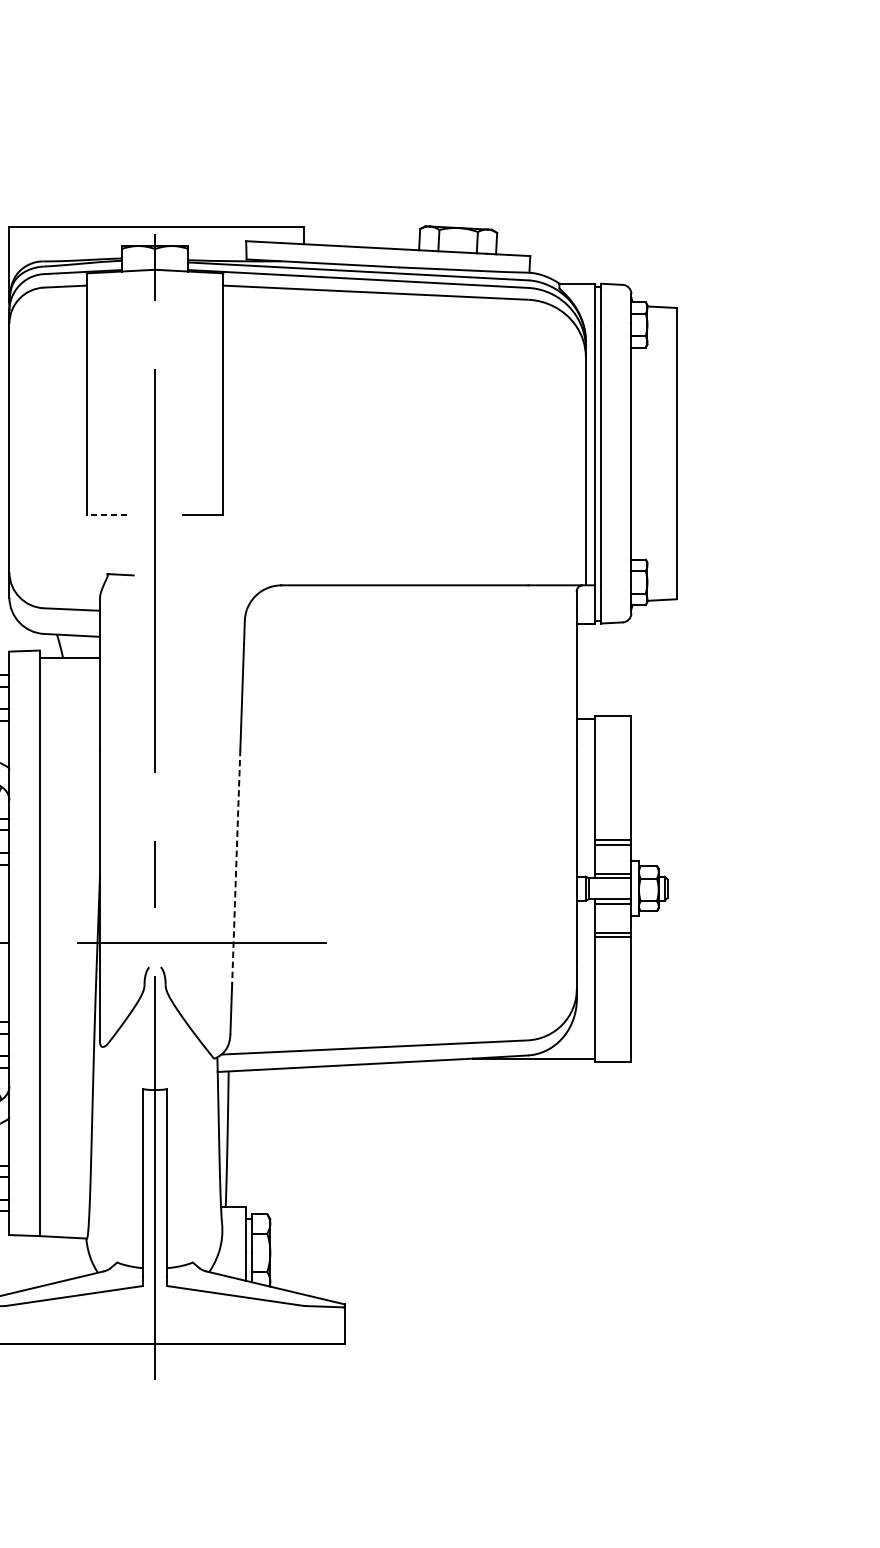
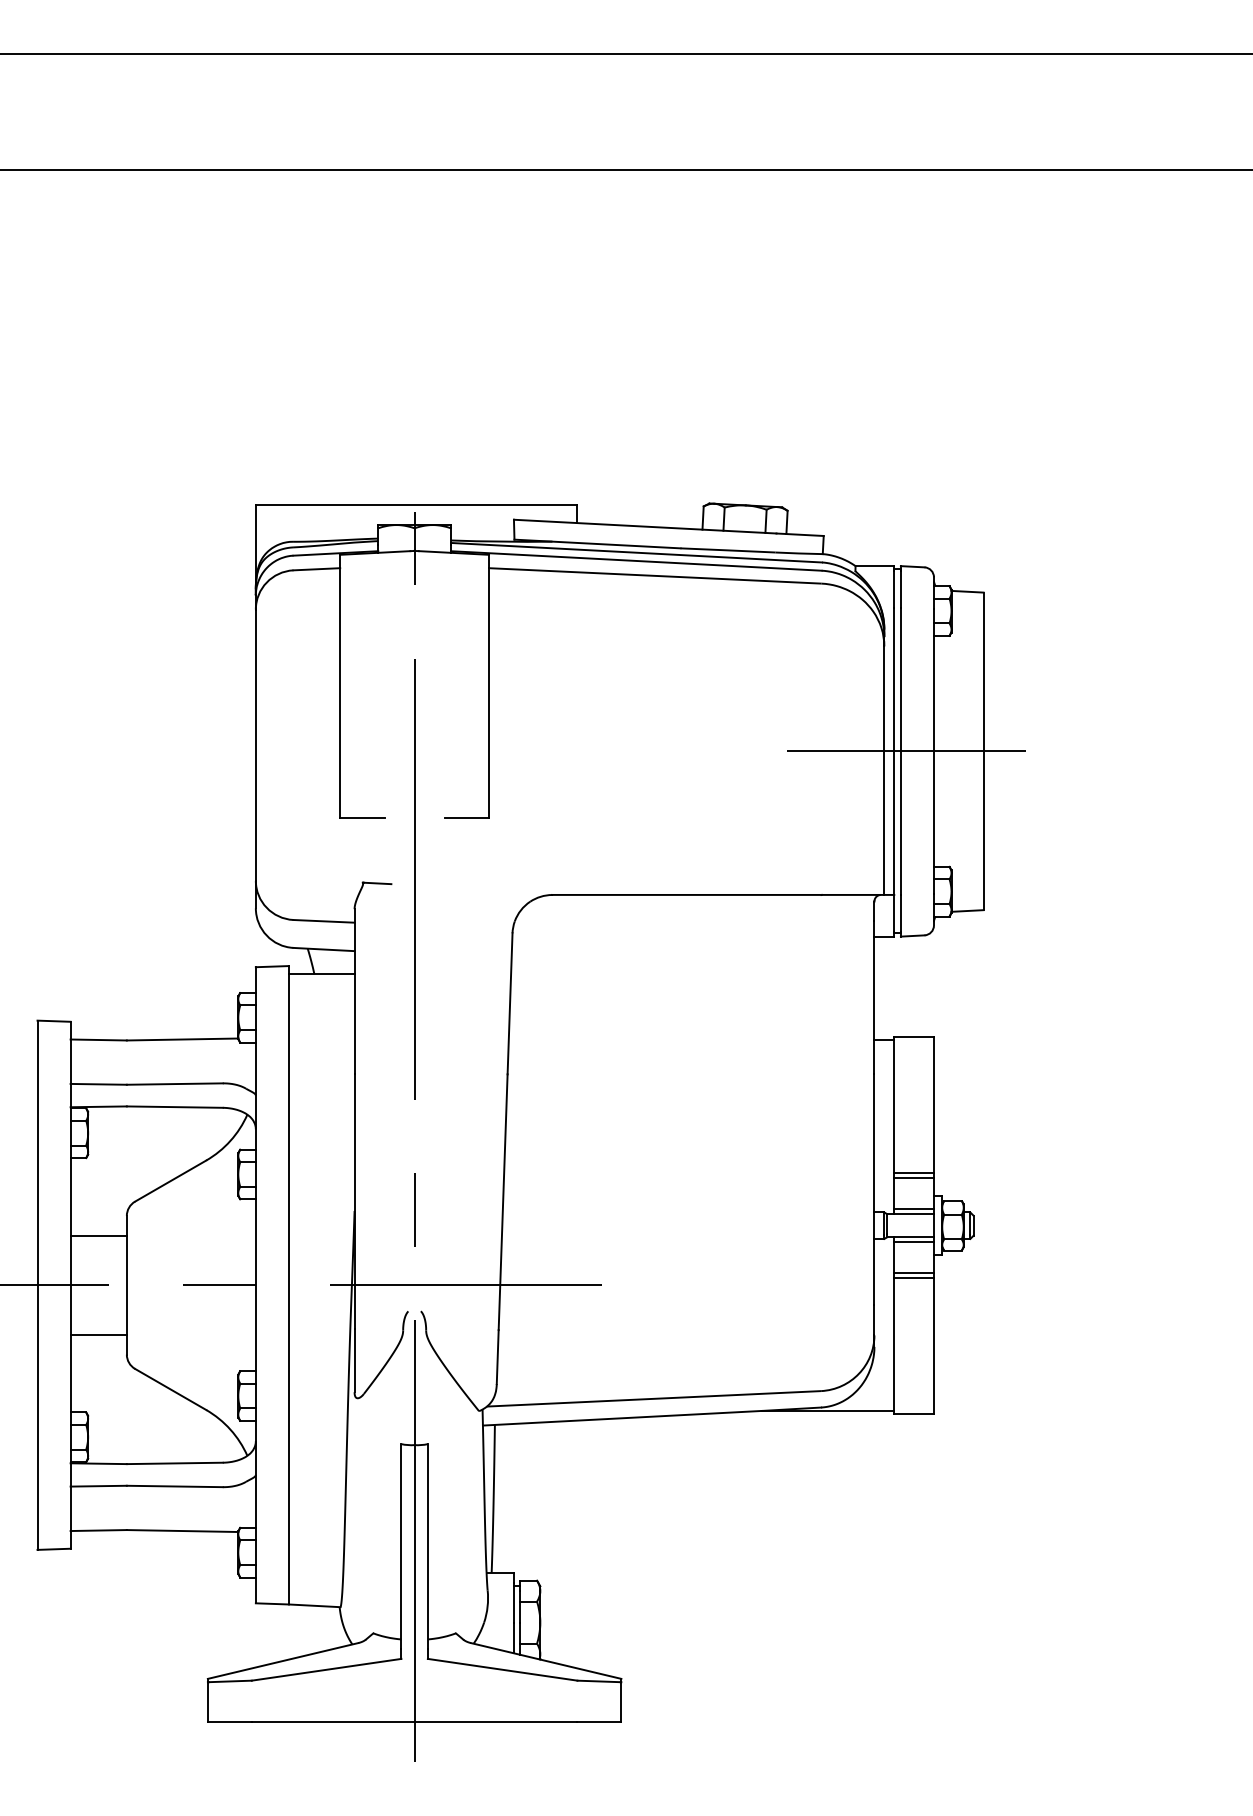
line: (606, 453) -> (906, 751), added
line: (106, 515) -> (361, 818), dashed -> solid
line: (236, 867) -> (503, 1202), dashed -> solid

